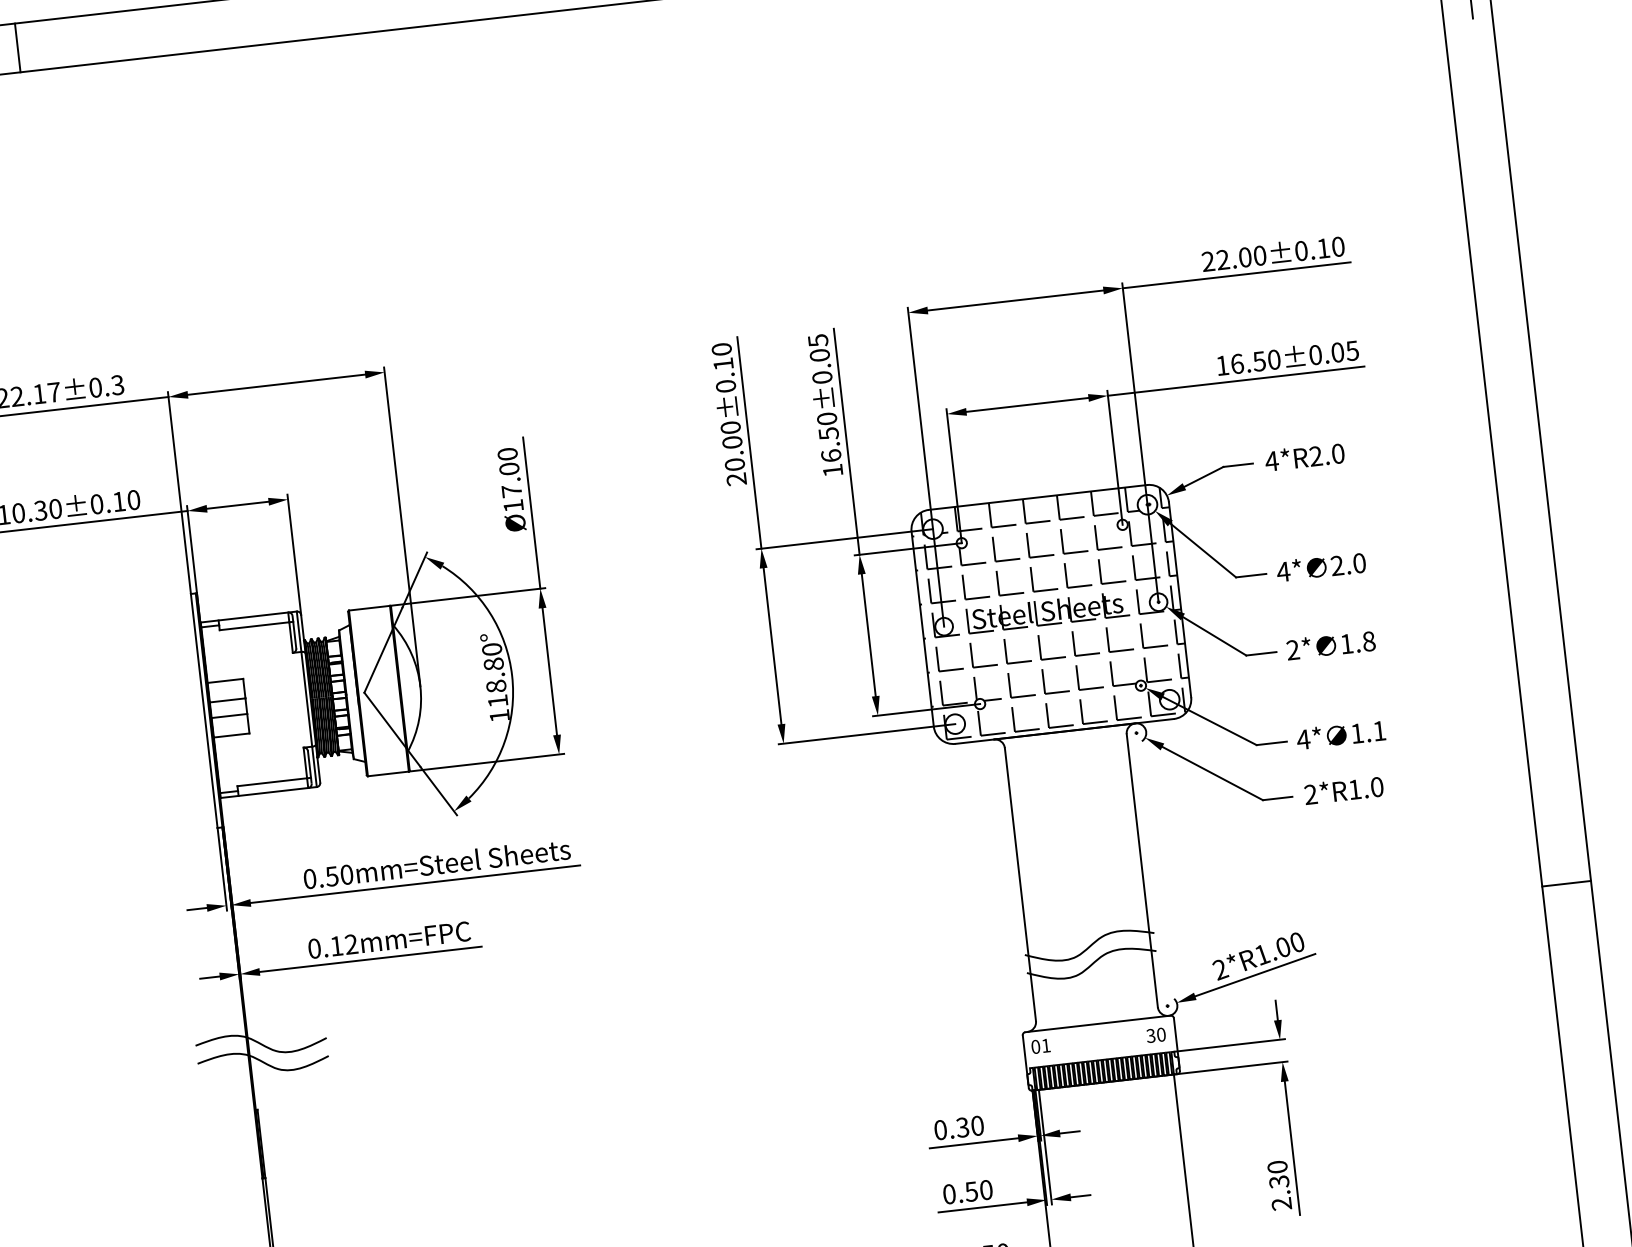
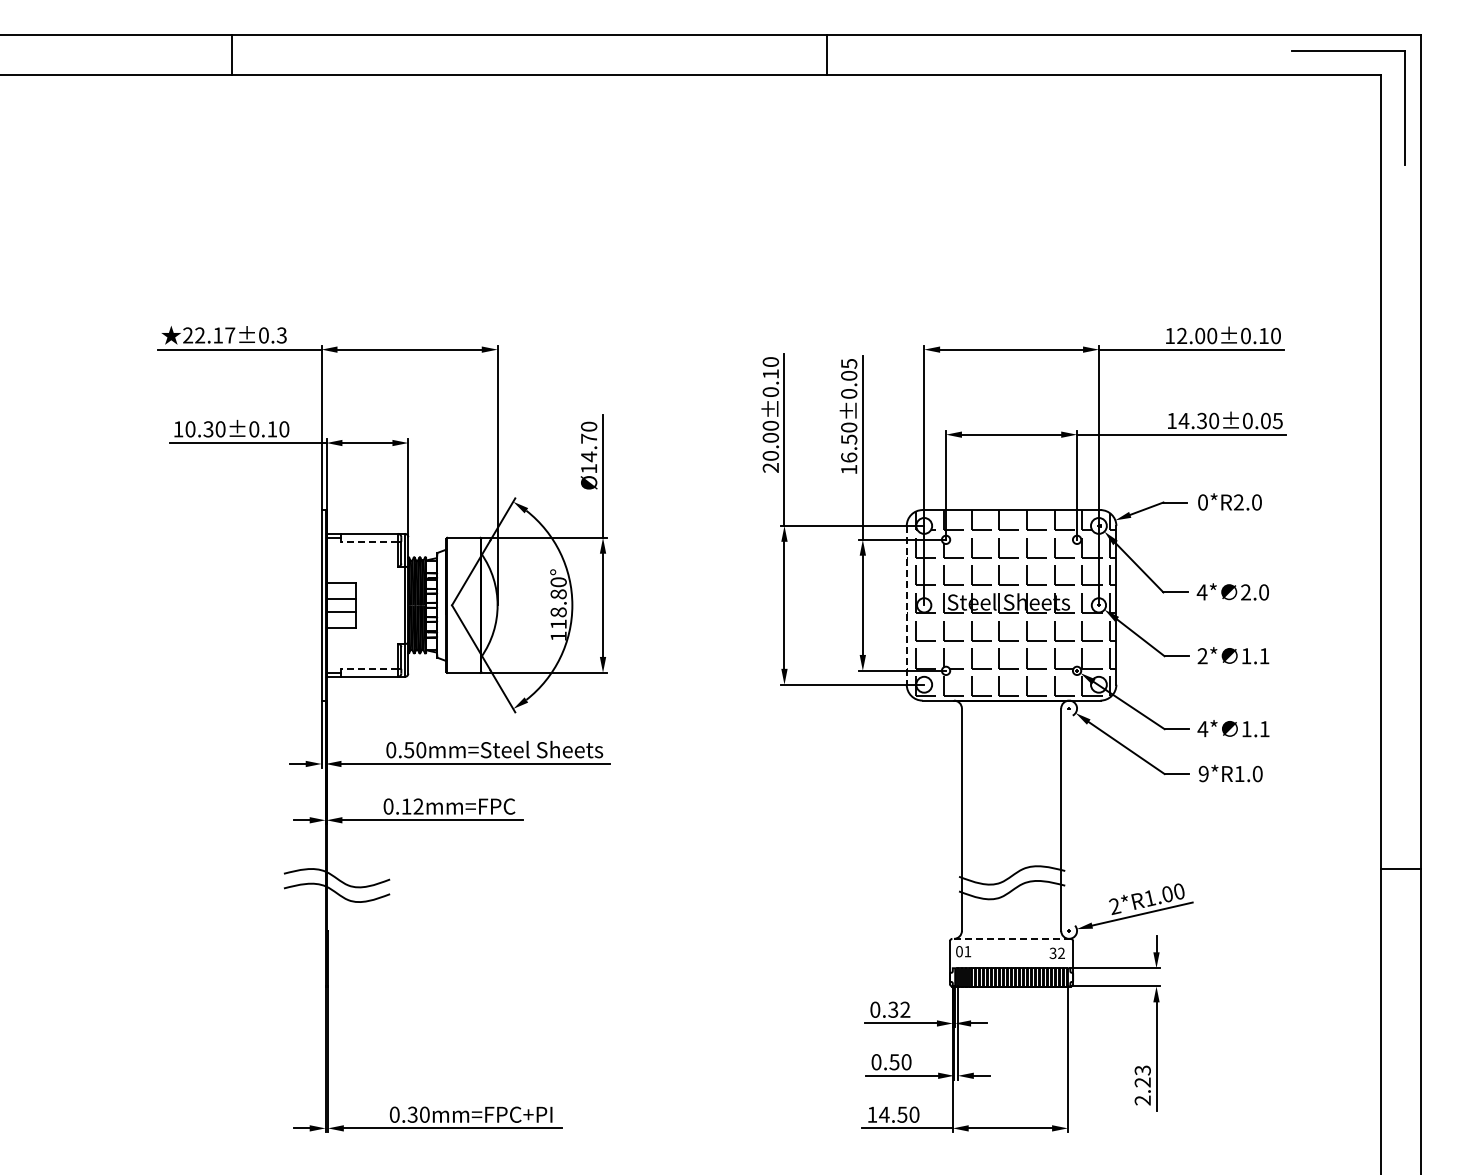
text: (1208, 260) -> (1170, 335), 22.00±0.10 -> 12.00±0.10
text: (1247, 362) -> (1192, 420), 16.50±0.05 -> 14.30±0.05
text: (1271, 461) -> (1202, 502), 4*R2.0 -> 0*R2.0
text: (511, 479) -> (589, 447), Ø17.00 -> Ø14.70
line: (254, 625) -> (369, 541), solid -> dashed
line: (922, 629) -> (906, 605), solid -> dashed
text: (1369, 641) -> (1264, 656), 1.8 -> 1.1
line: (271, 781) -> (369, 668), solid -> dashed
text: (1310, 795) -> (1203, 774), 2*R1.0 -> 9*R1.0
line: (1097, 1023) -> (1011, 938), solid -> dashed
text: (1161, 1034) -> (1061, 953), 30 -> 32
text: (977, 1125) -> (905, 1009), 0.30 -> 0.32
text: (1278, 1174) -> (1142, 1076), 2.30 -> 2.23

